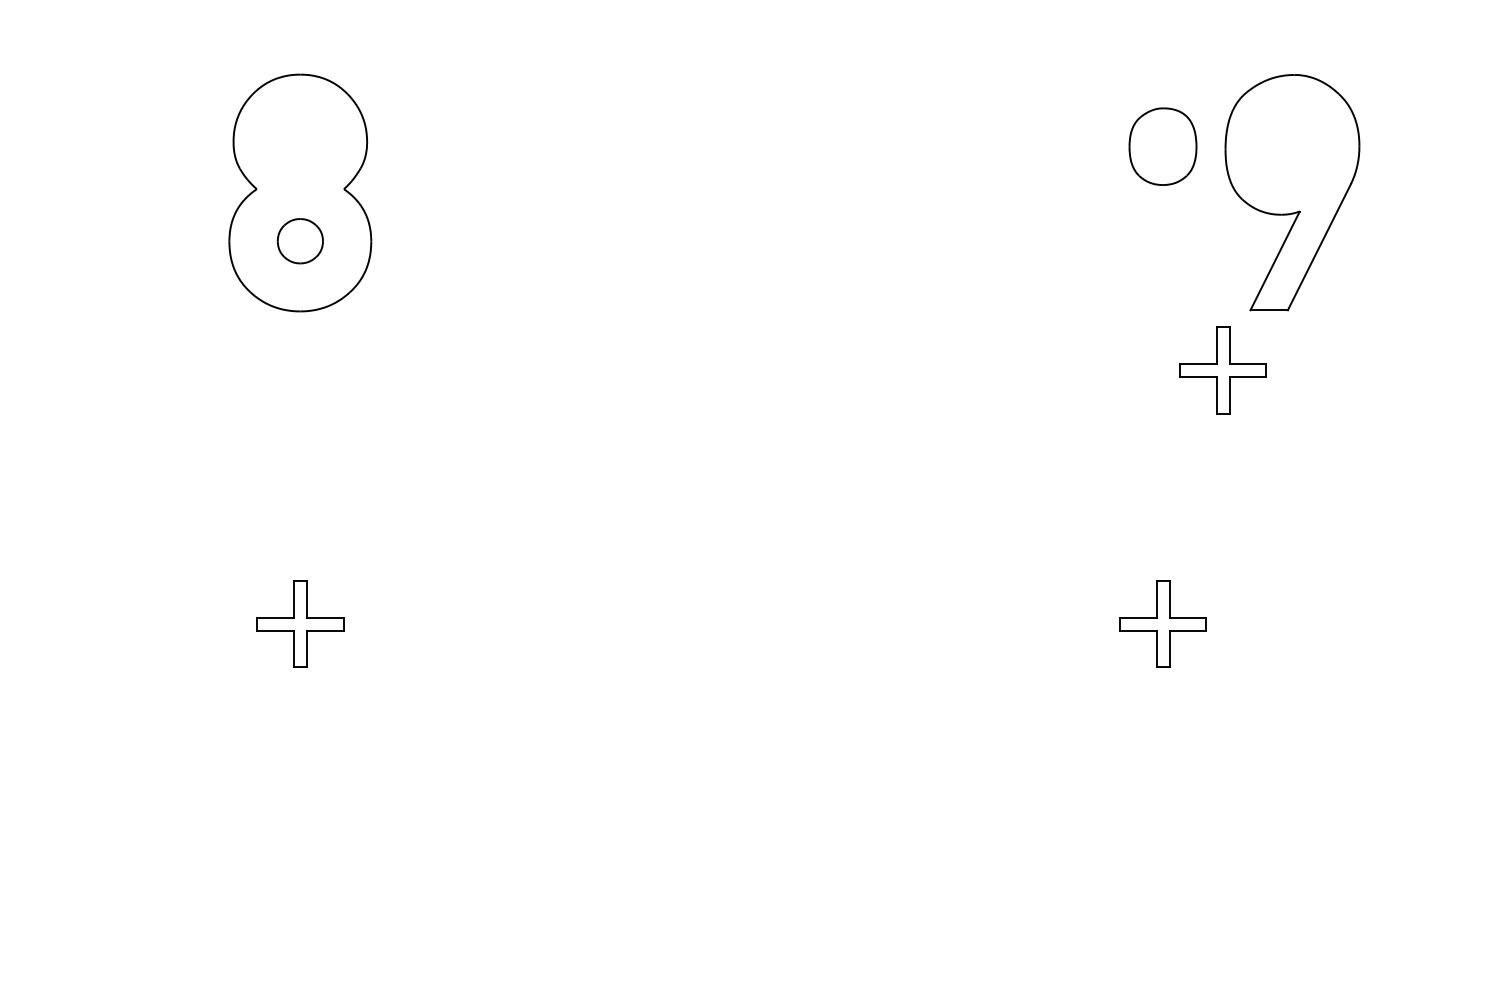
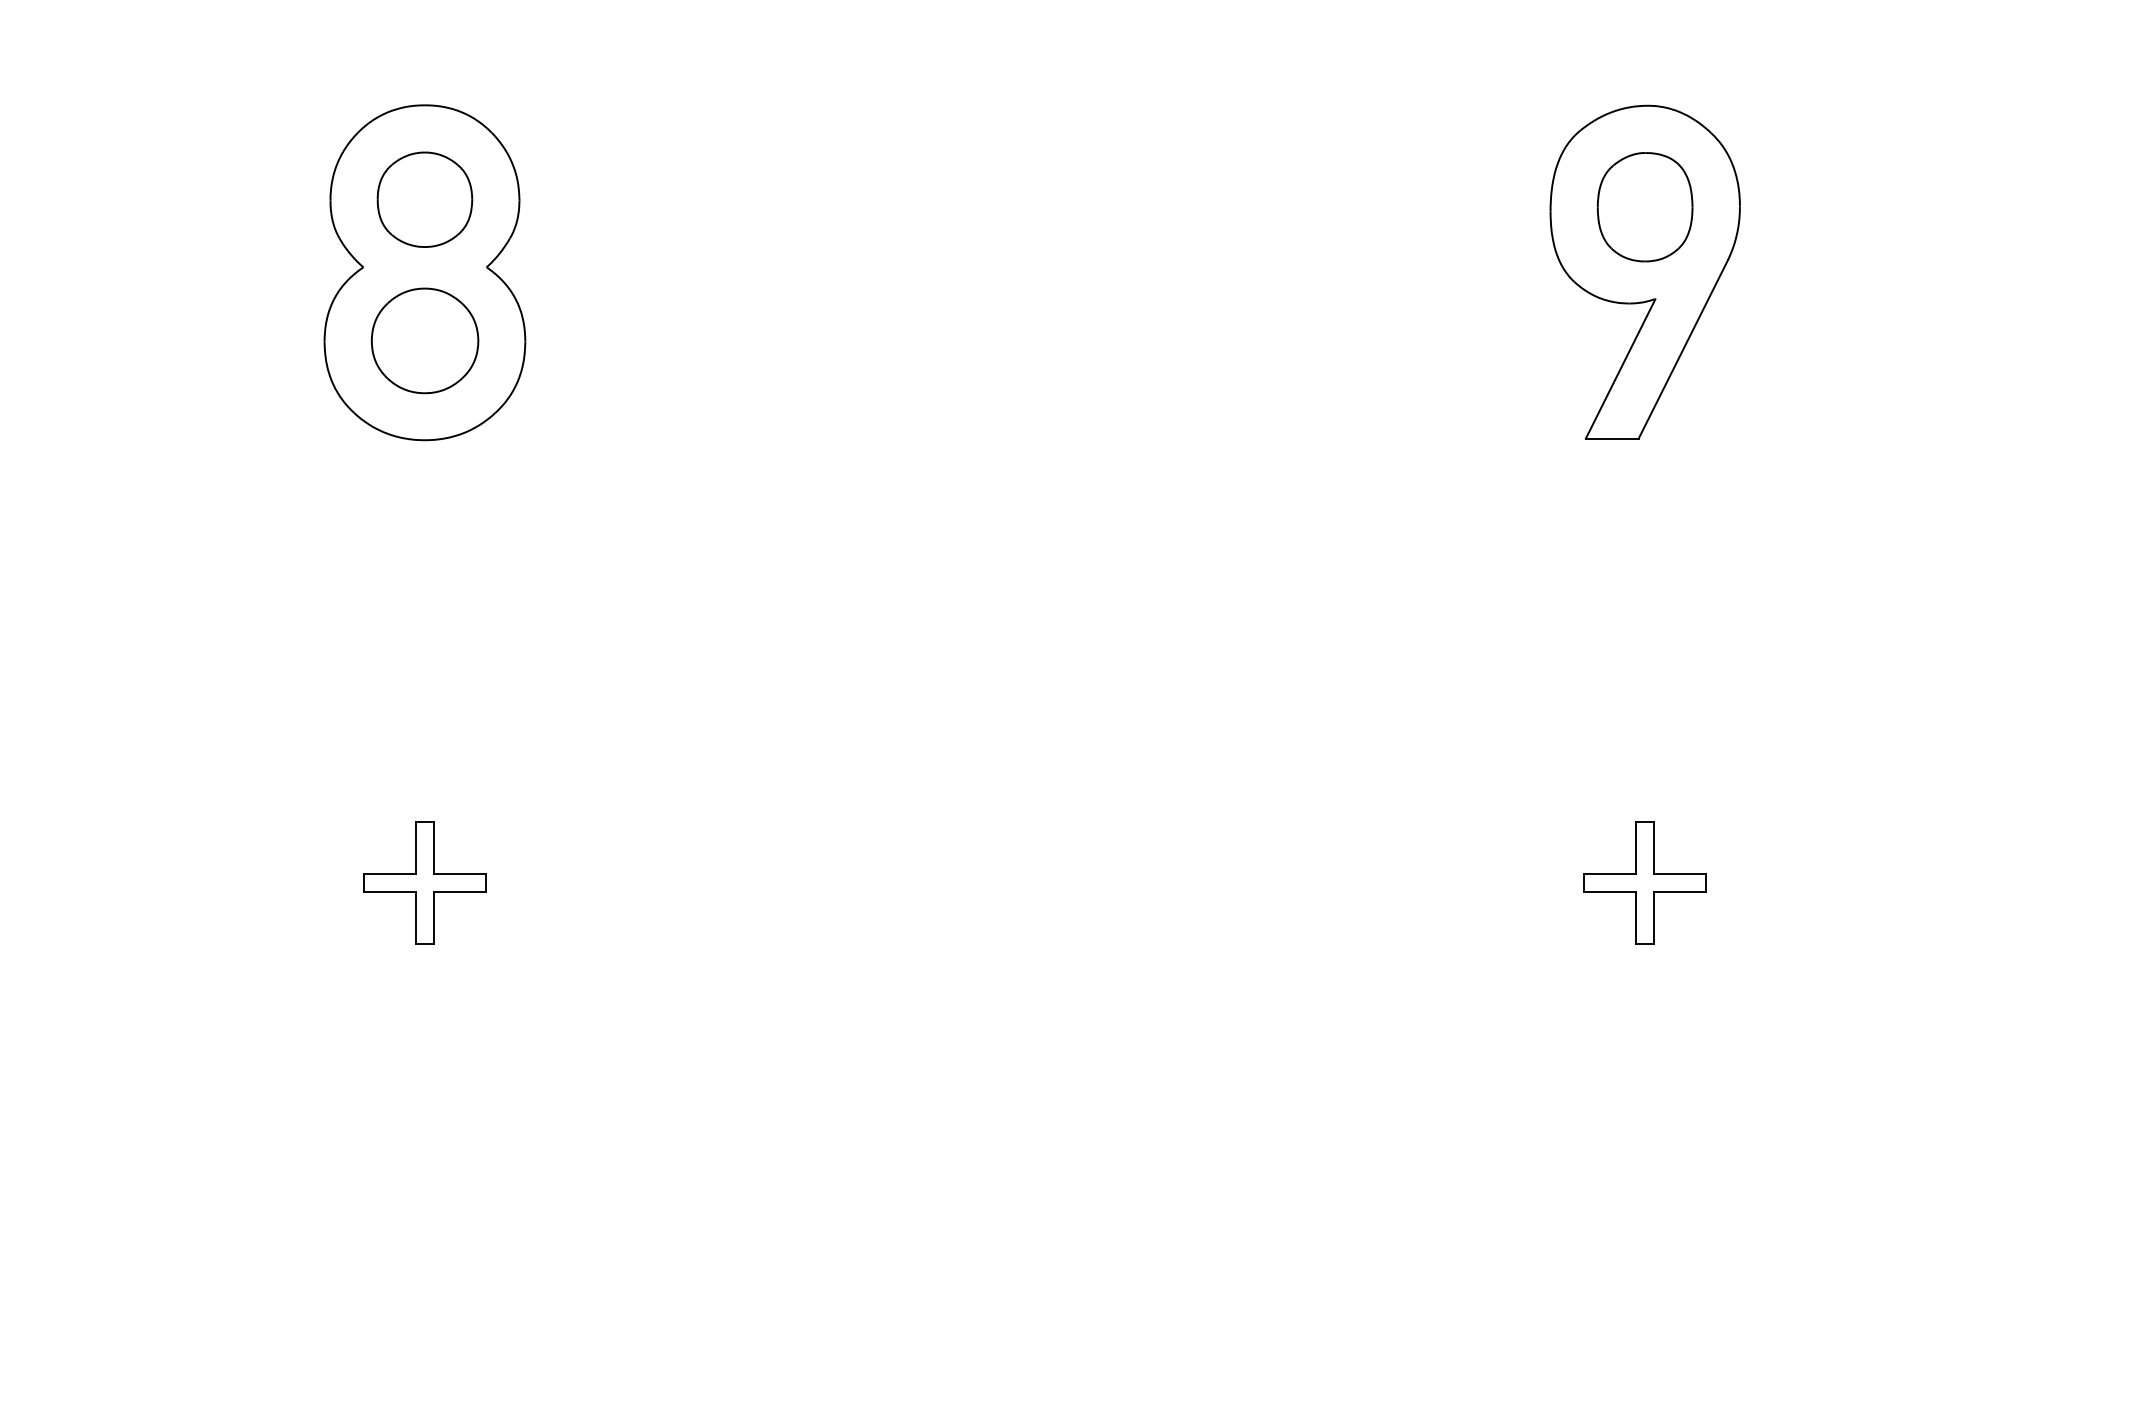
part: (300, 141) -> (424, 199), added
part: (1291, 192) -> (1644, 271), moved
part: (300, 240) -> (424, 340), size x1.67
part: (1222, 370) -> (1729, 523), removed

